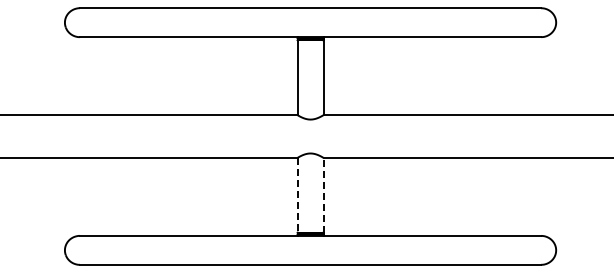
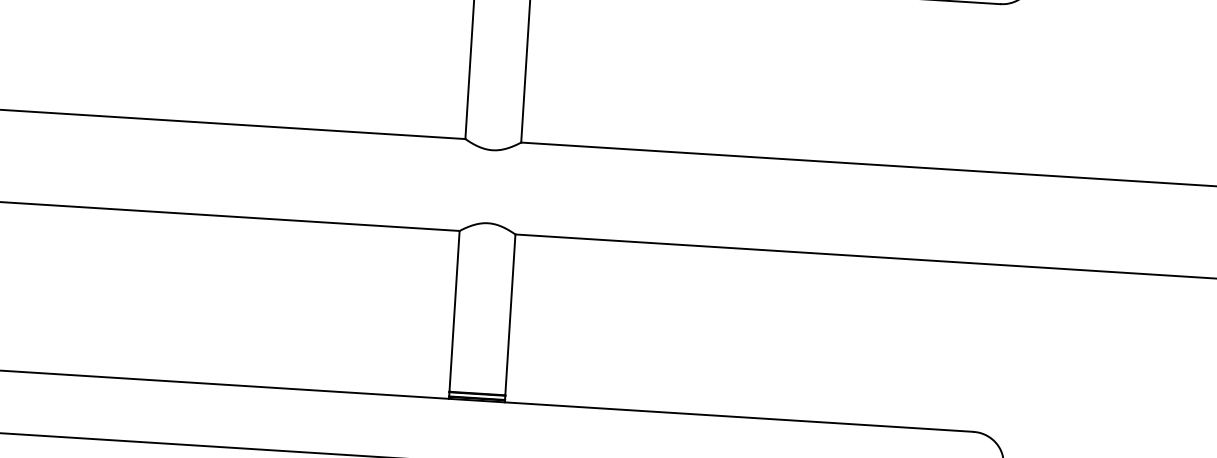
line: (323, 194) -> (510, 313), dashed -> solid
line: (297, 195) -> (454, 311), dashed -> solid

